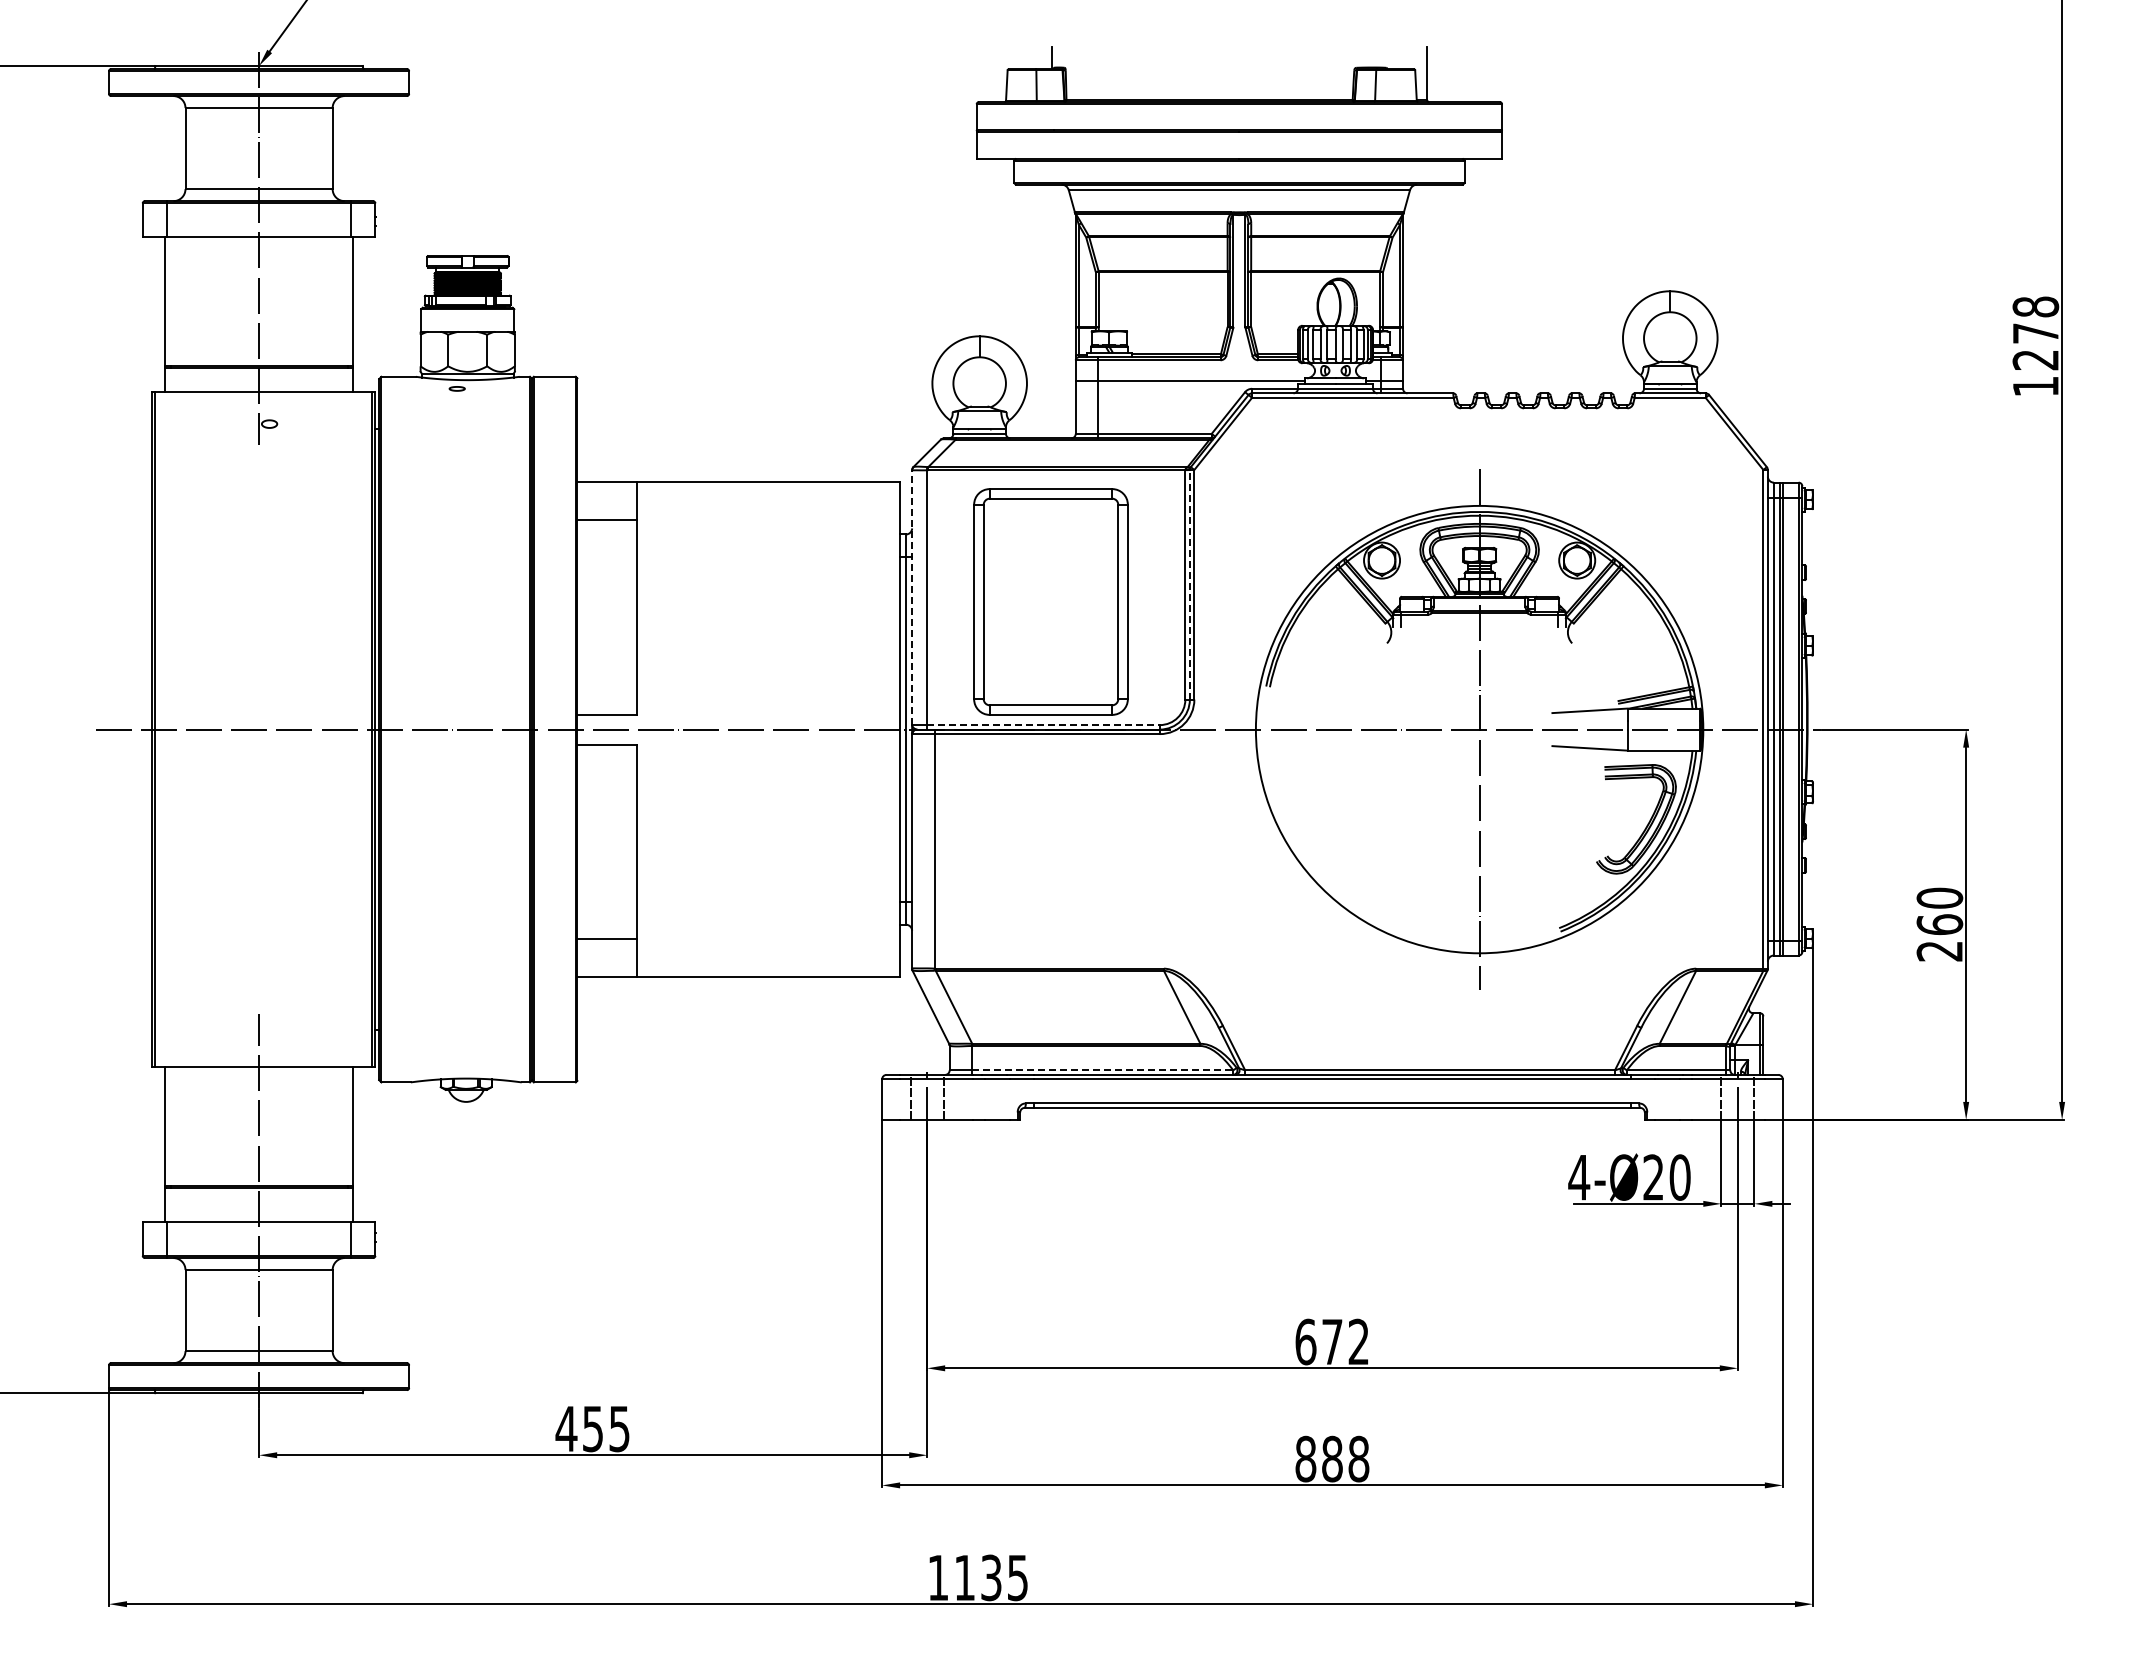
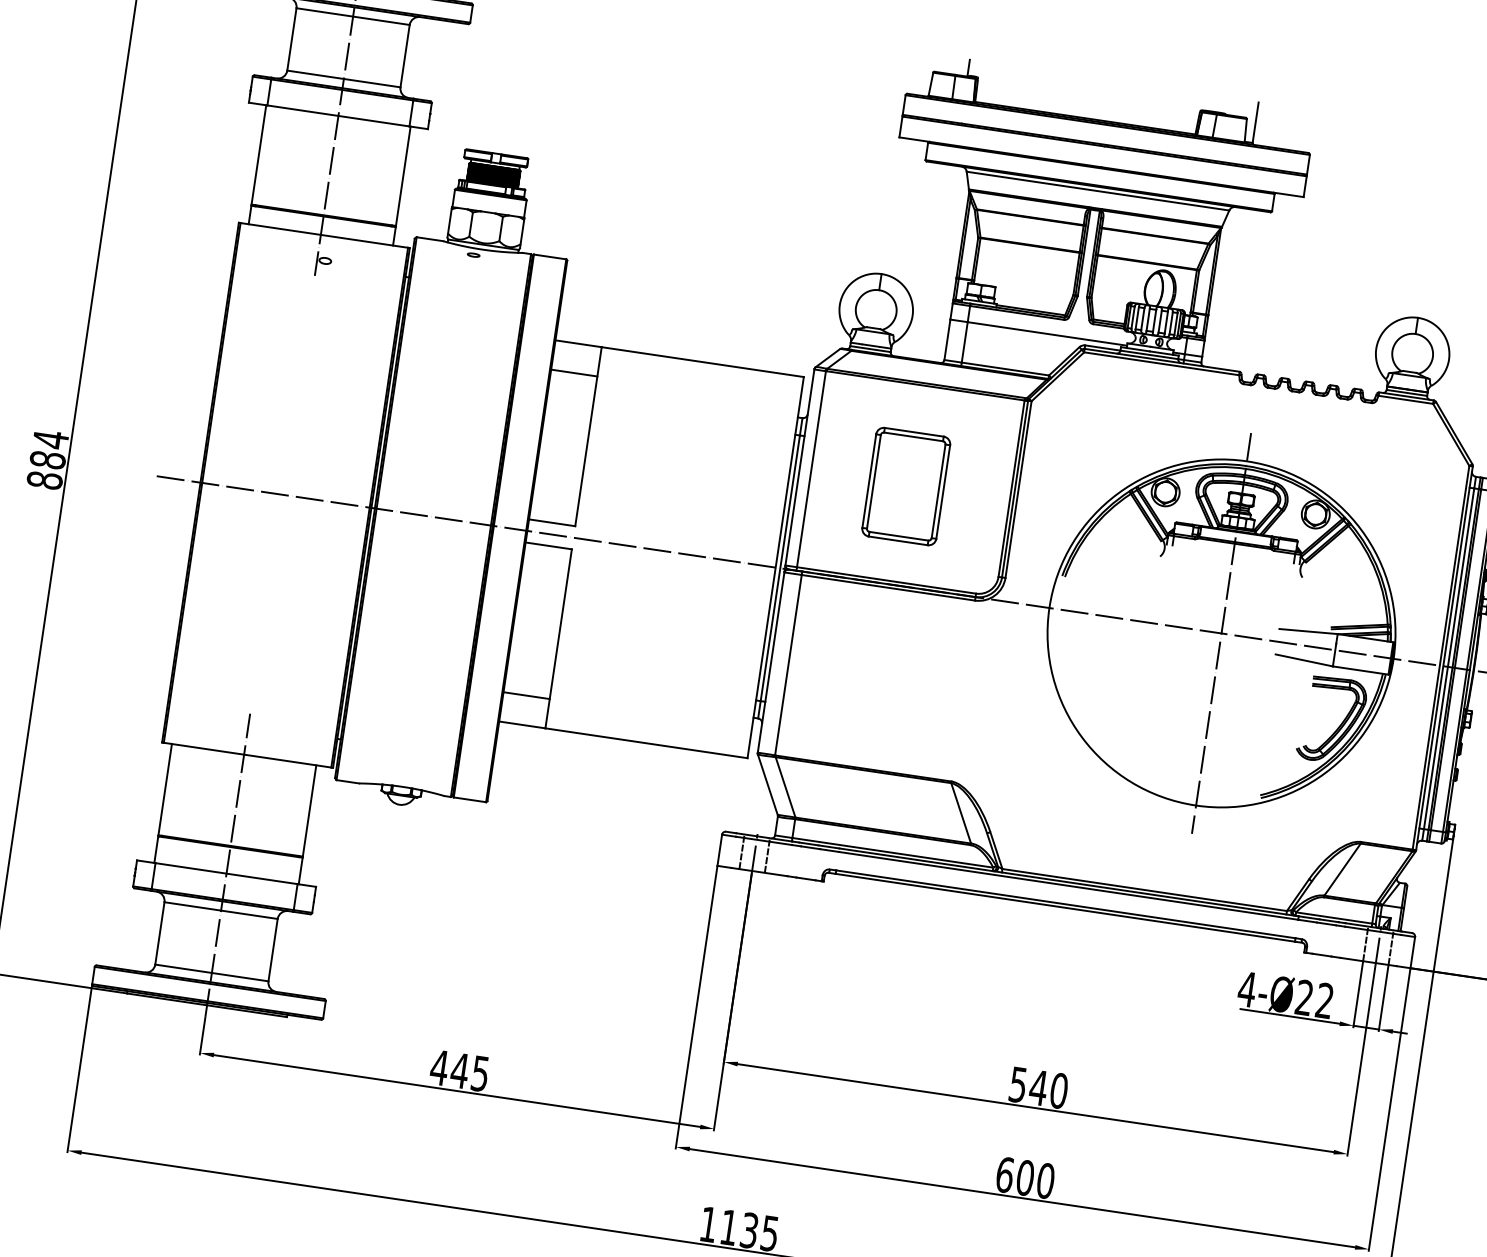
line: (1189, 584) -> (1014, 488), dashed -> solid
line: (912, 597) -> (800, 467), dashed -> solid
part: (1050, 601) -> (905, 486), size x0.62
line: (1043, 725) -> (886, 580), dashed -> solid
line: (1102, 1070) -> (892, 852), dashed -> solid
text: (1679, 1177) -> (1324, 1000), 4-Ø20 -> 4-Ø22
text: (1332, 1341) -> (1038, 1087), 672 -> 540
text: (593, 1429) -> (460, 1071), 455 -> 445
text: (1332, 1458) -> (1025, 1177), 888 -> 600

